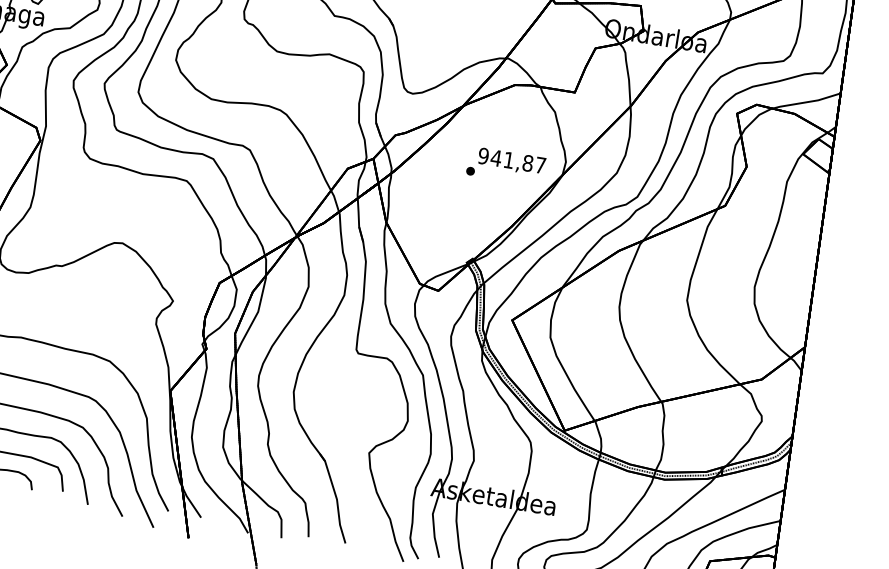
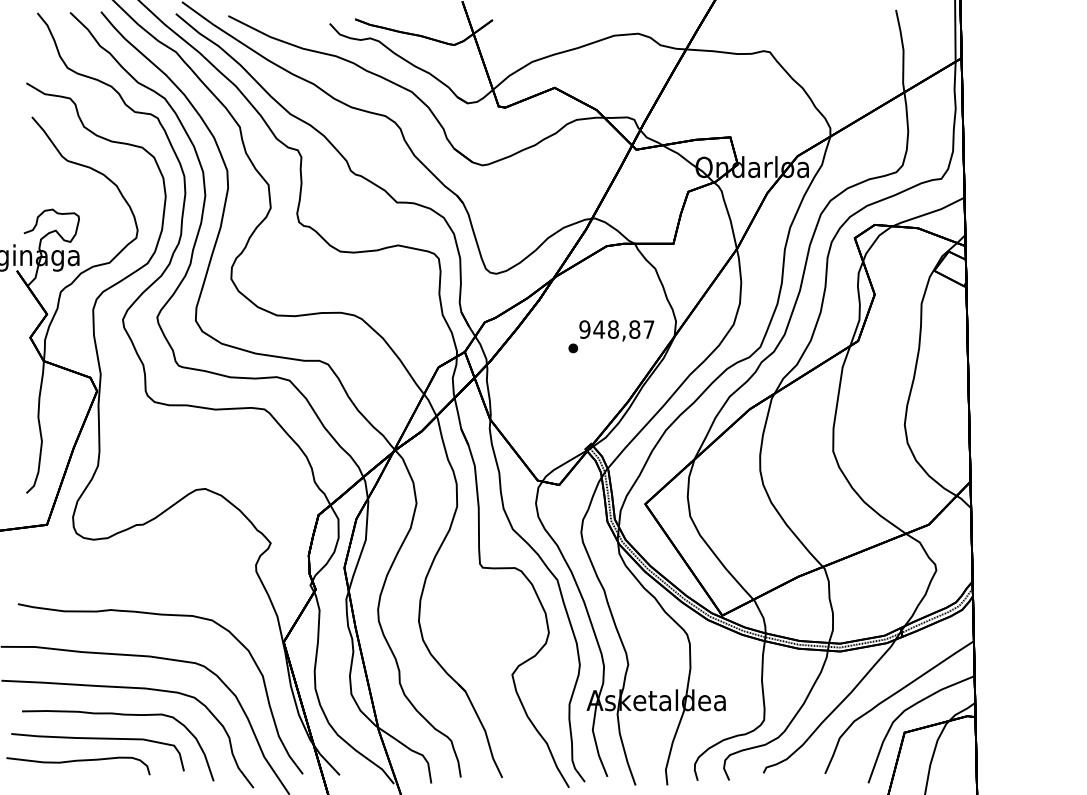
text: (509, 160) -> (613, 329), 941,87 -> 948,87

